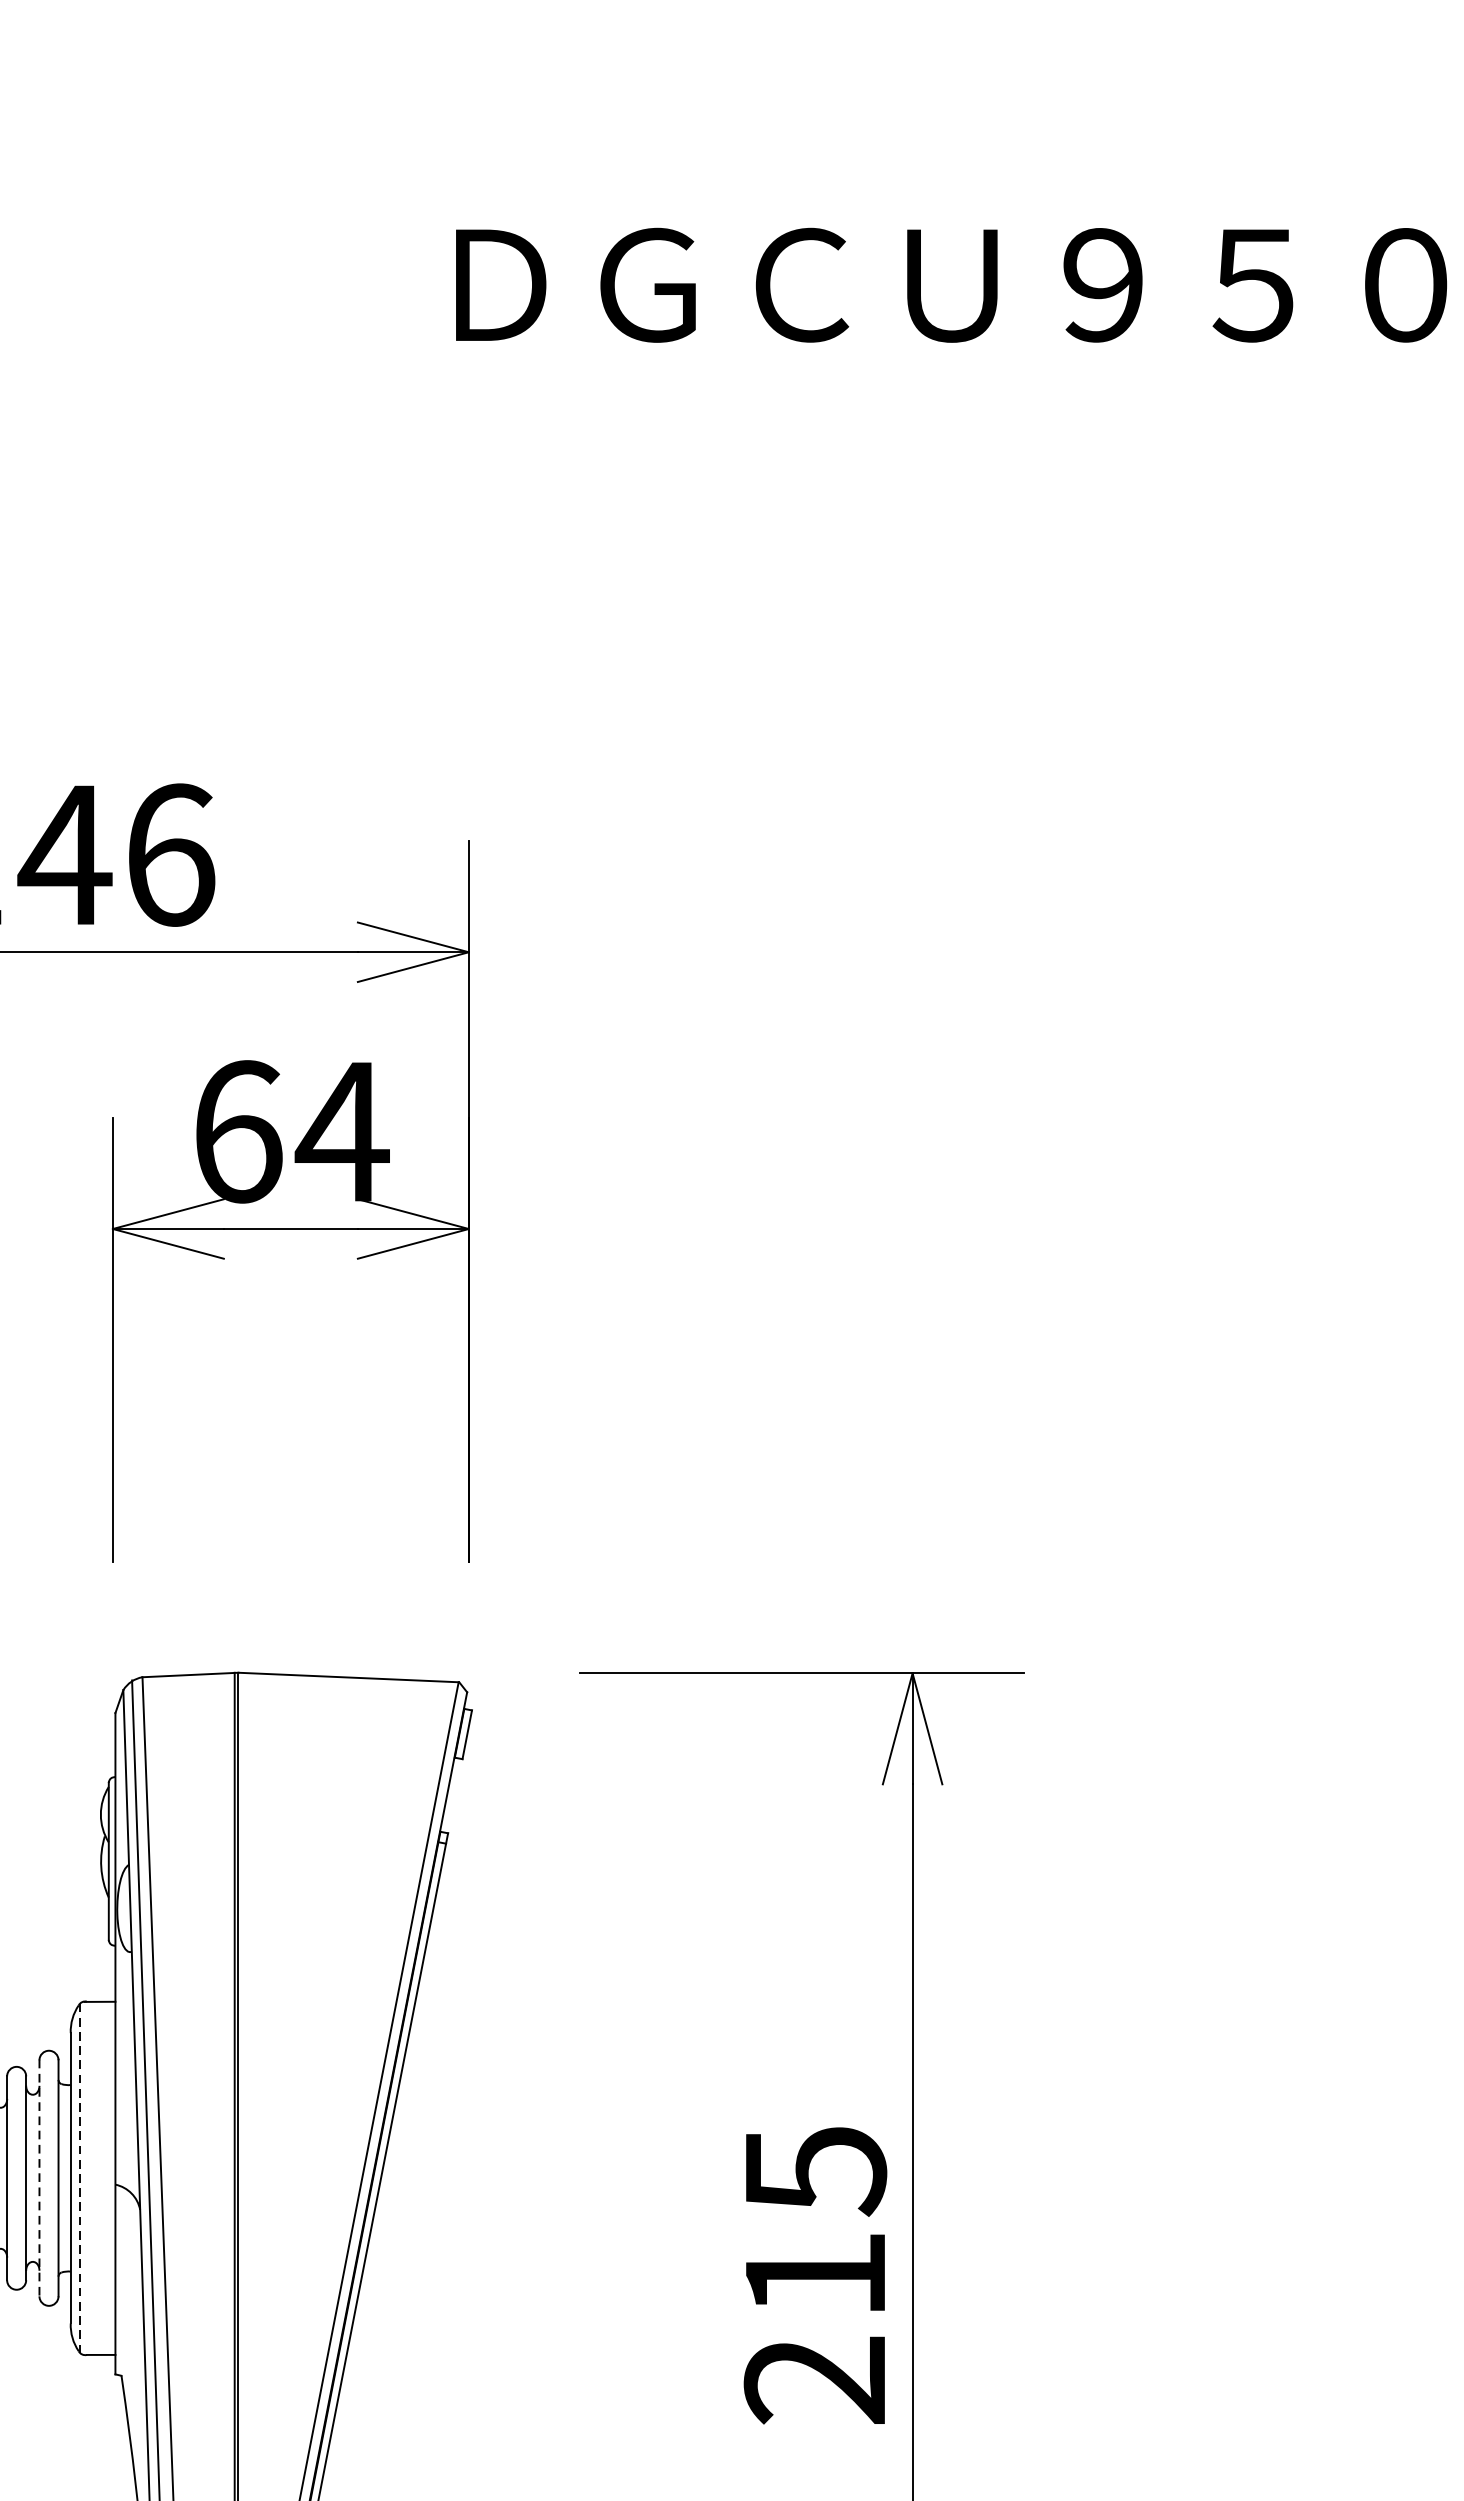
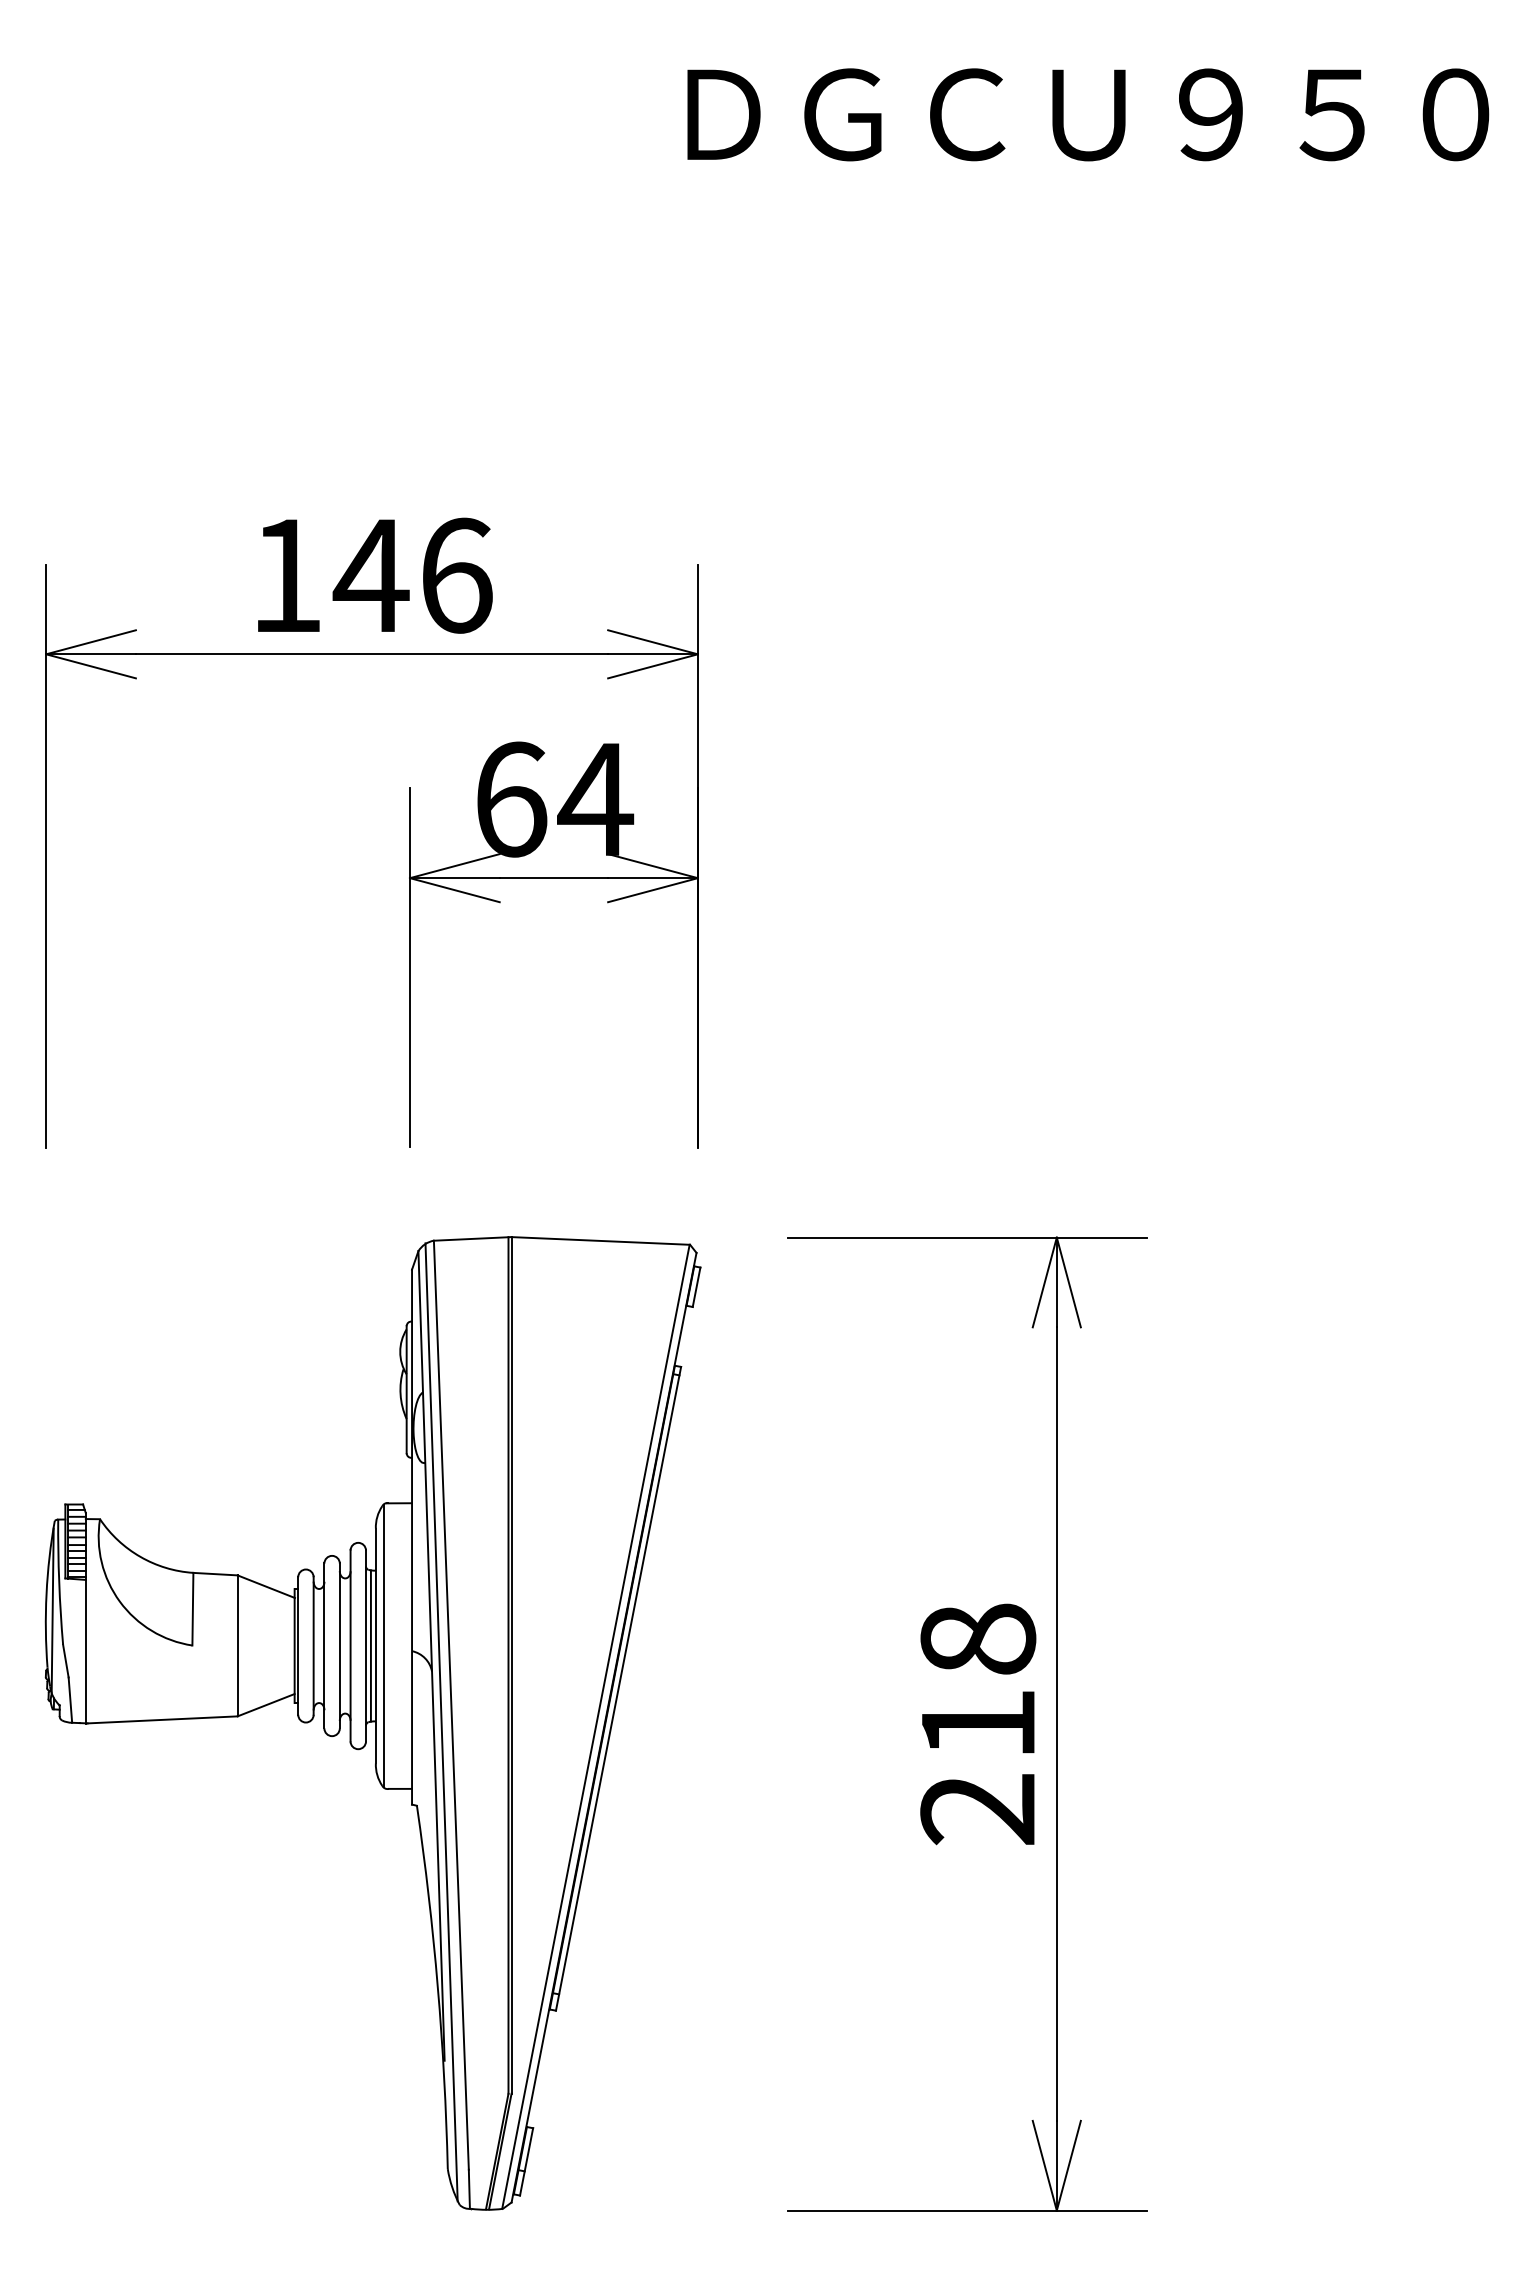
text: (815, 2171) -> (978, 1640), 215 -> 218
line: (39, 2177) -> (350, 1645), dashed -> solid
line: (64, 2177) -> (370, 1645), added
line: (80, 2178) -> (383, 1646), dashed -> solid

